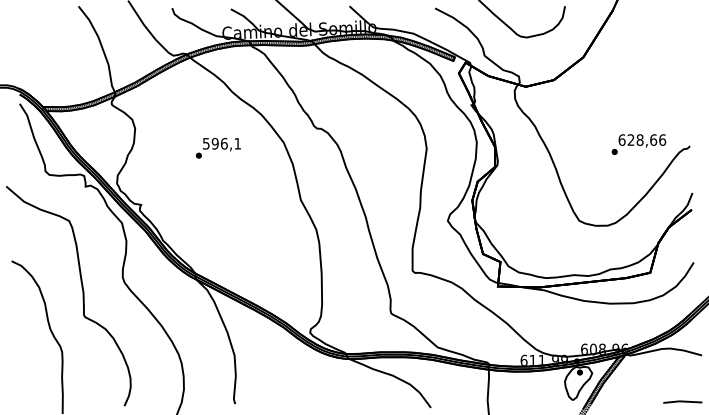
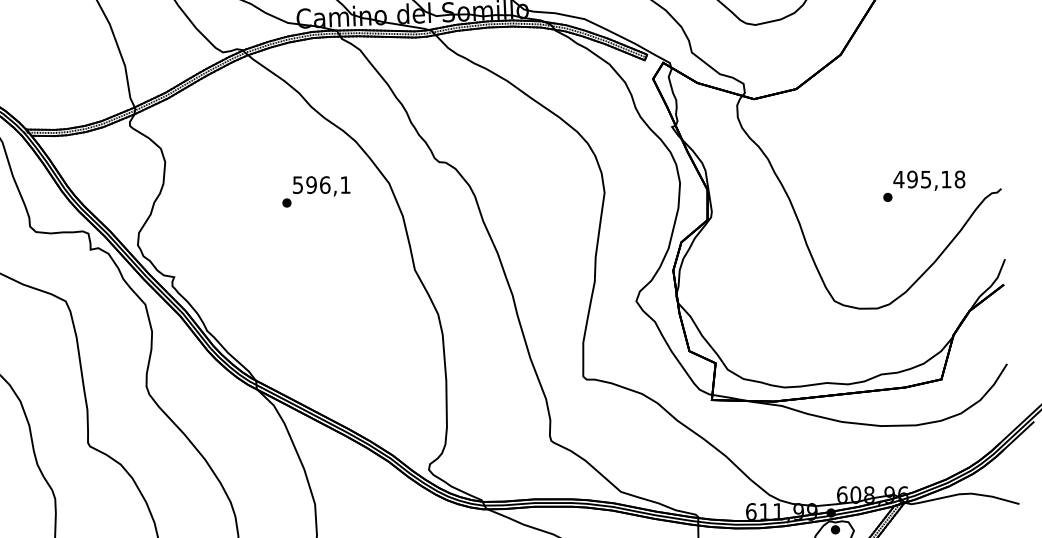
text: (642, 139) -> (929, 178), 628,66 -> 495,18
text: (218, 148) -> (316, 192), moved

